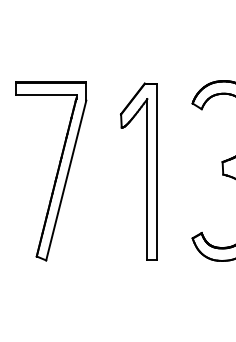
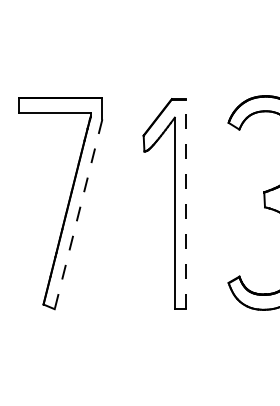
line: (157, 171) -> (186, 203), solid -> dashed
line: (66, 181) -> (78, 215), solid -> dashed

